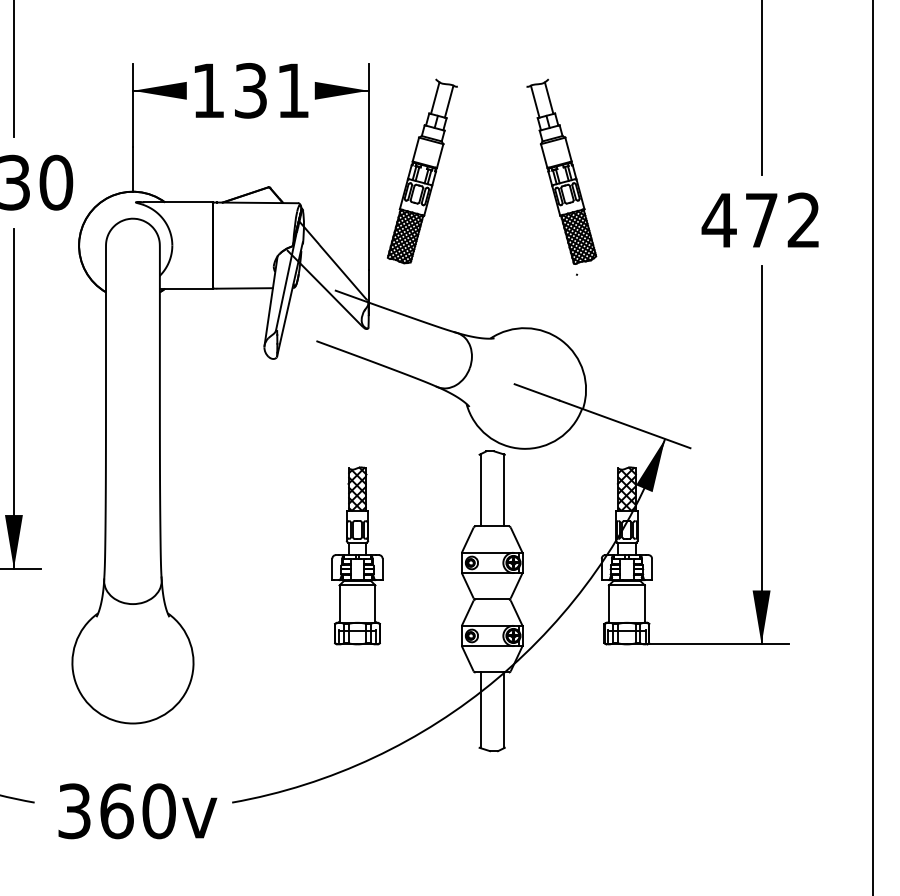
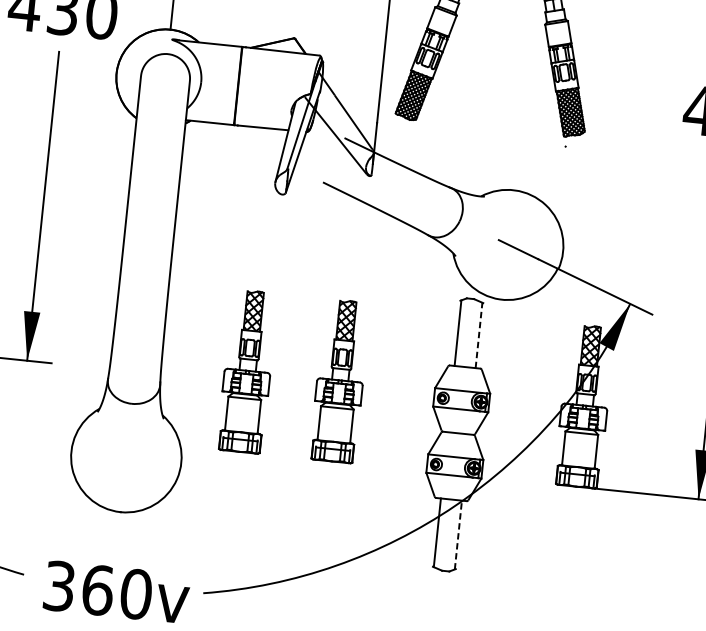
line: (503, 489) -> (478, 334), solid -> dashed
part: (255, 555) -> (247, 371), added
line: (503, 710) -> (458, 535), solid -> dashed

